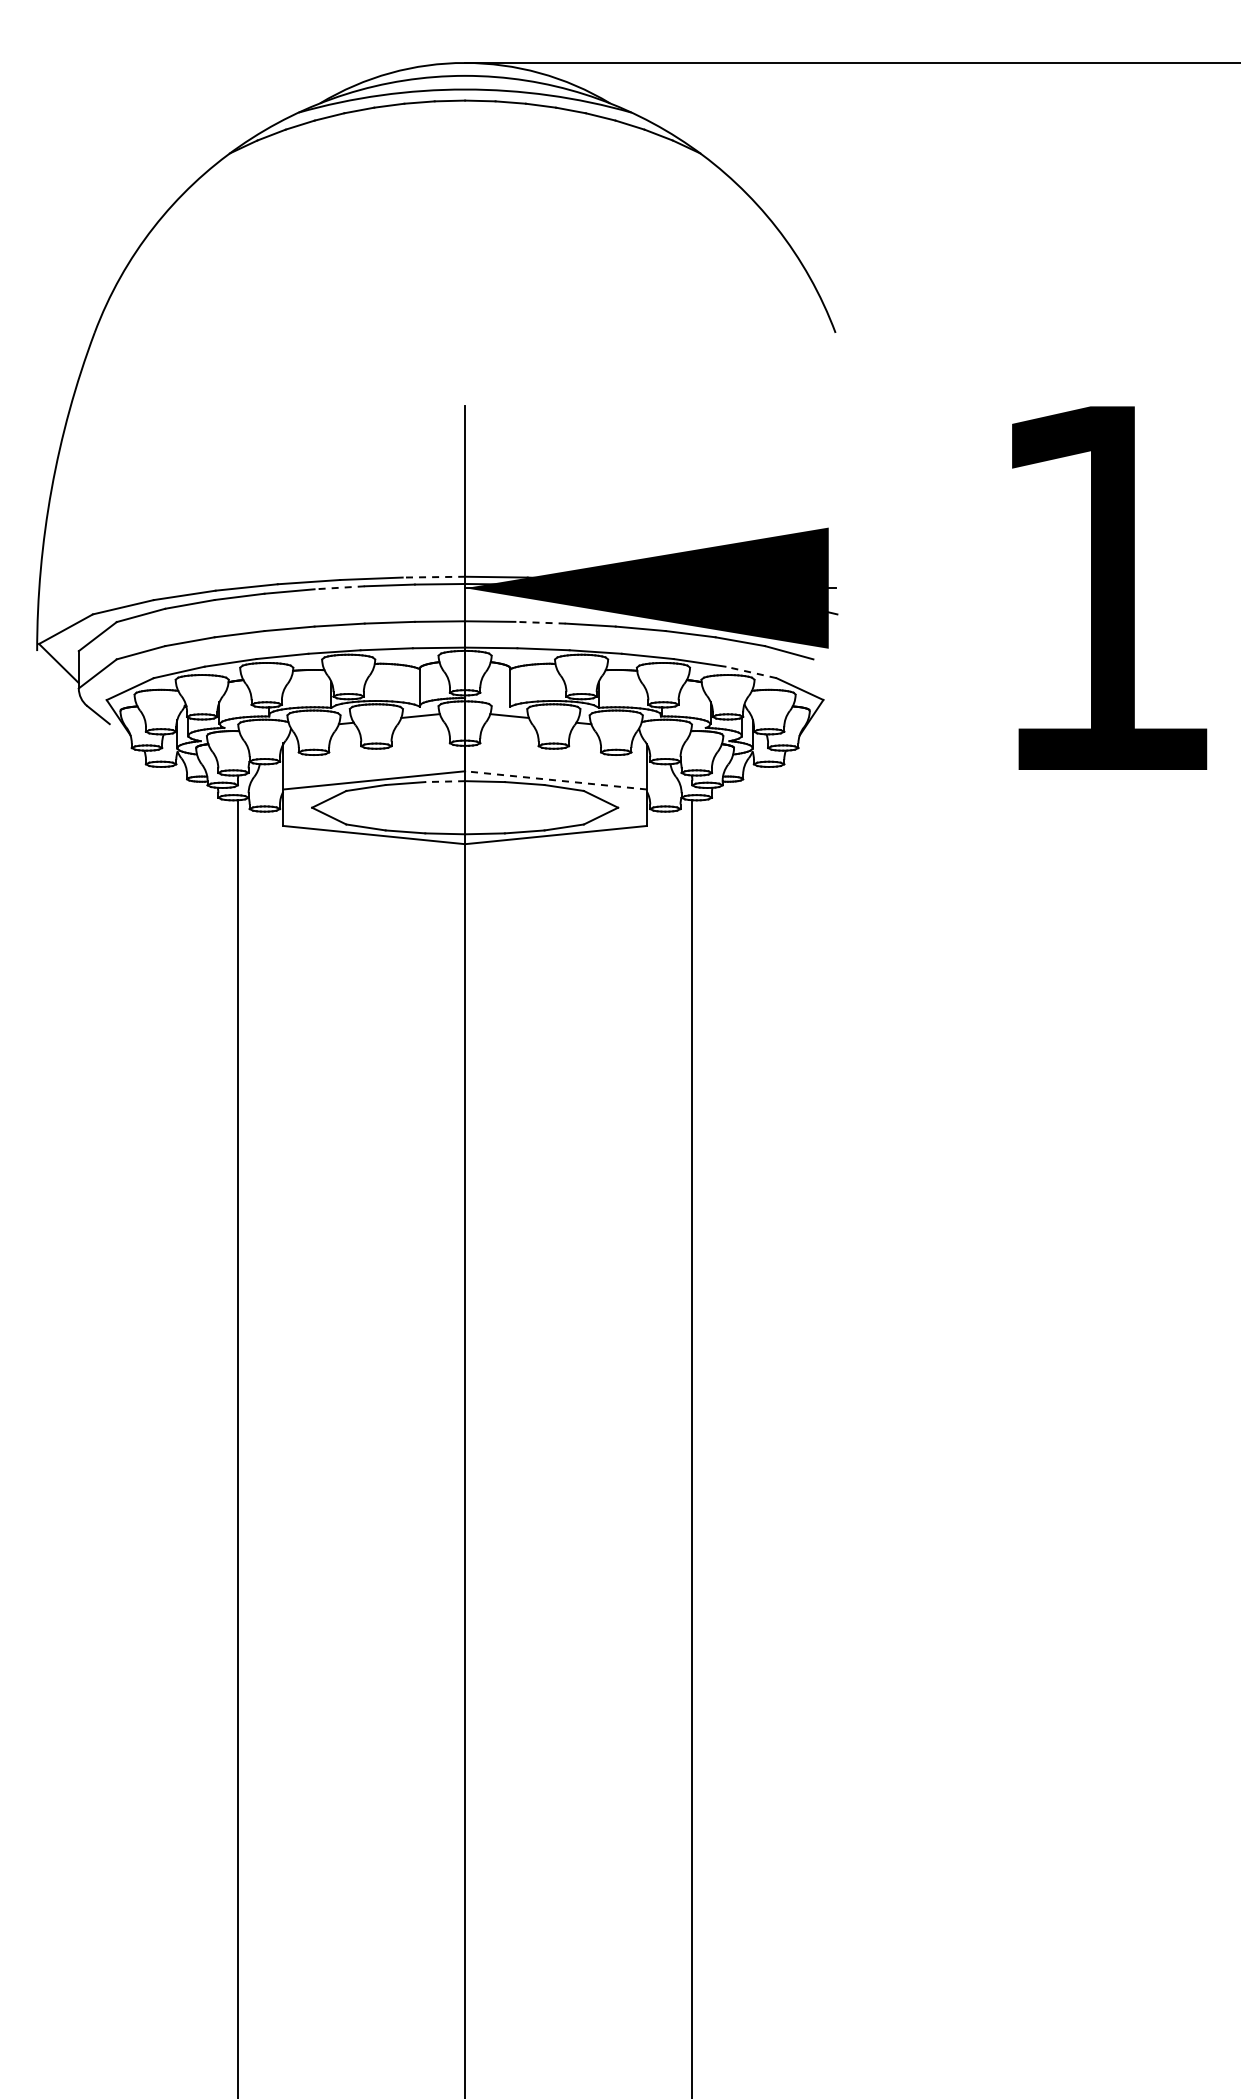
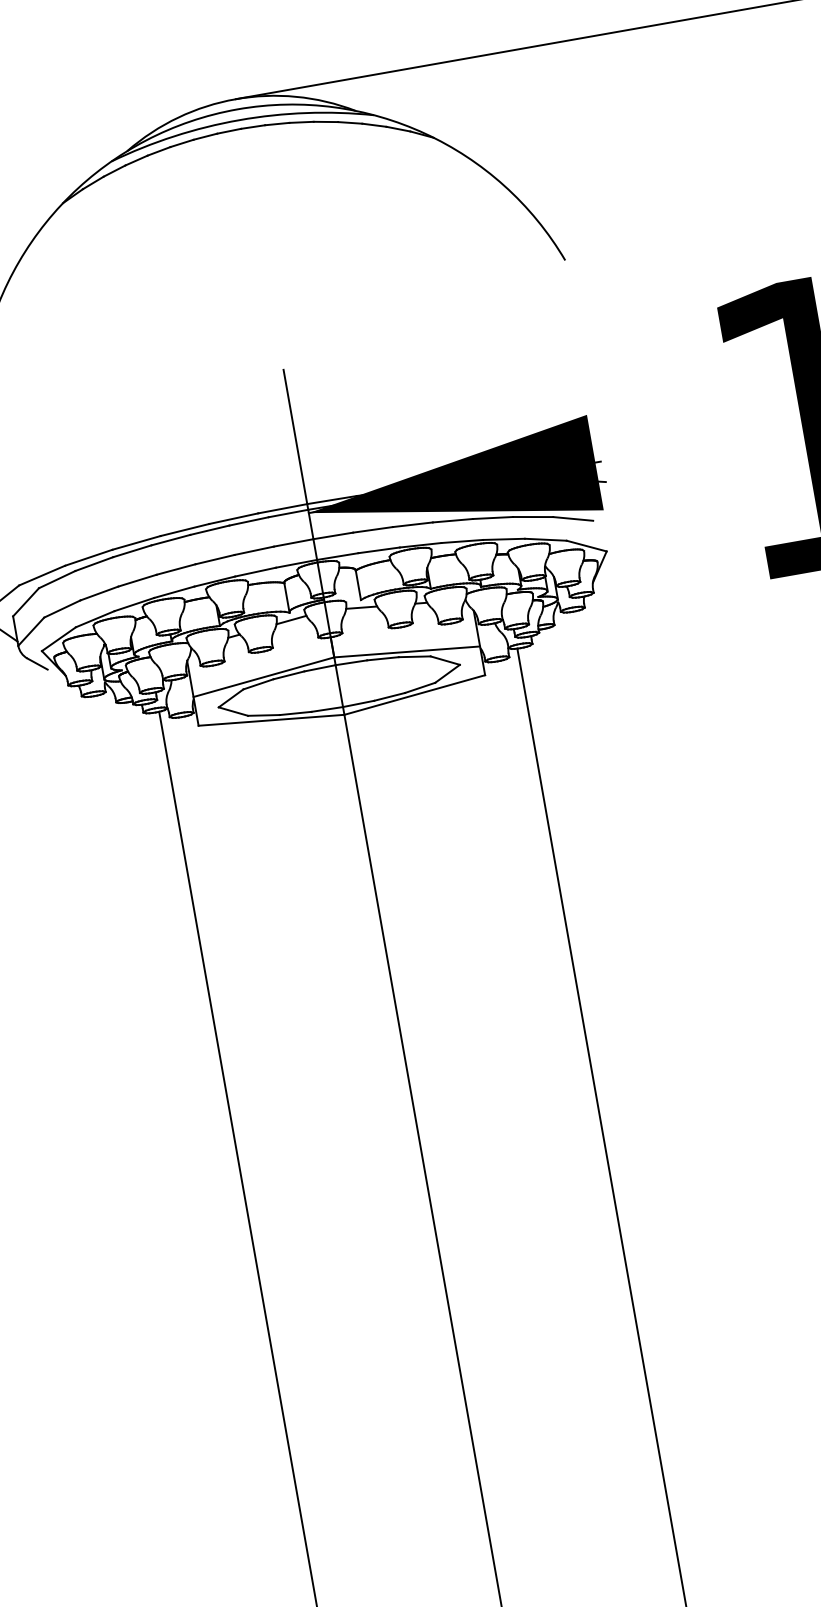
line: (433, 577) -> (282, 509), dashed -> solid
line: (339, 587) -> (209, 530), dashed -> solid
line: (540, 622) -> (372, 529), dashed -> solid
line: (750, 672) -> (545, 539), dashed -> solid
line: (555, 780) -> (406, 652), dashed -> solid
line: (445, 781) -> (320, 668), dashed -> solid

